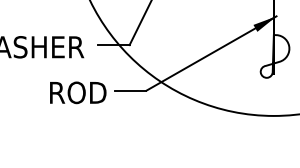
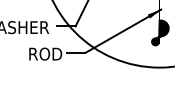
fill: (275, 55) -> (160, 32), added

